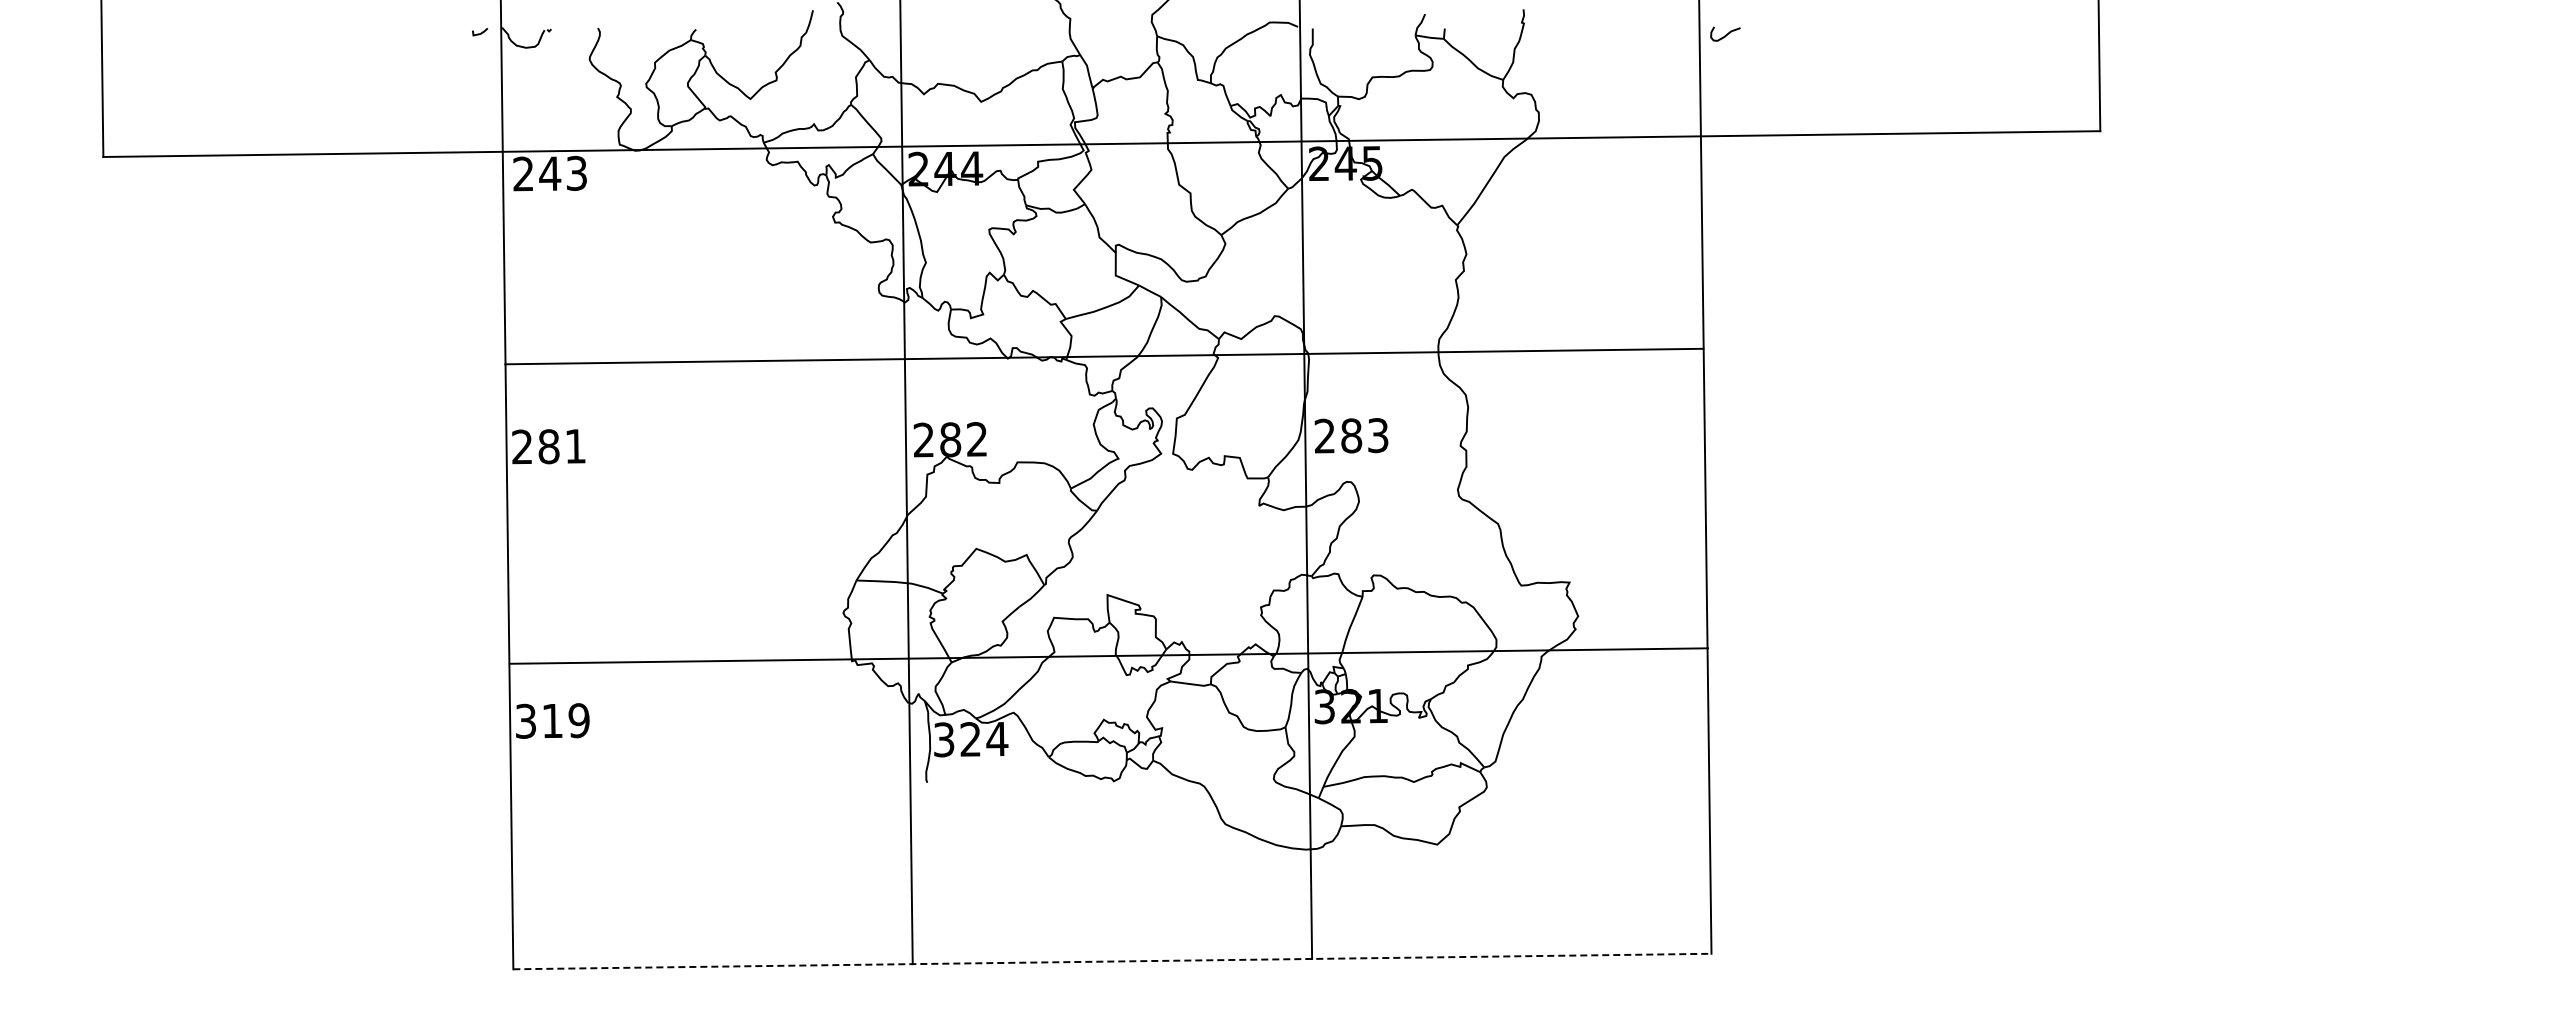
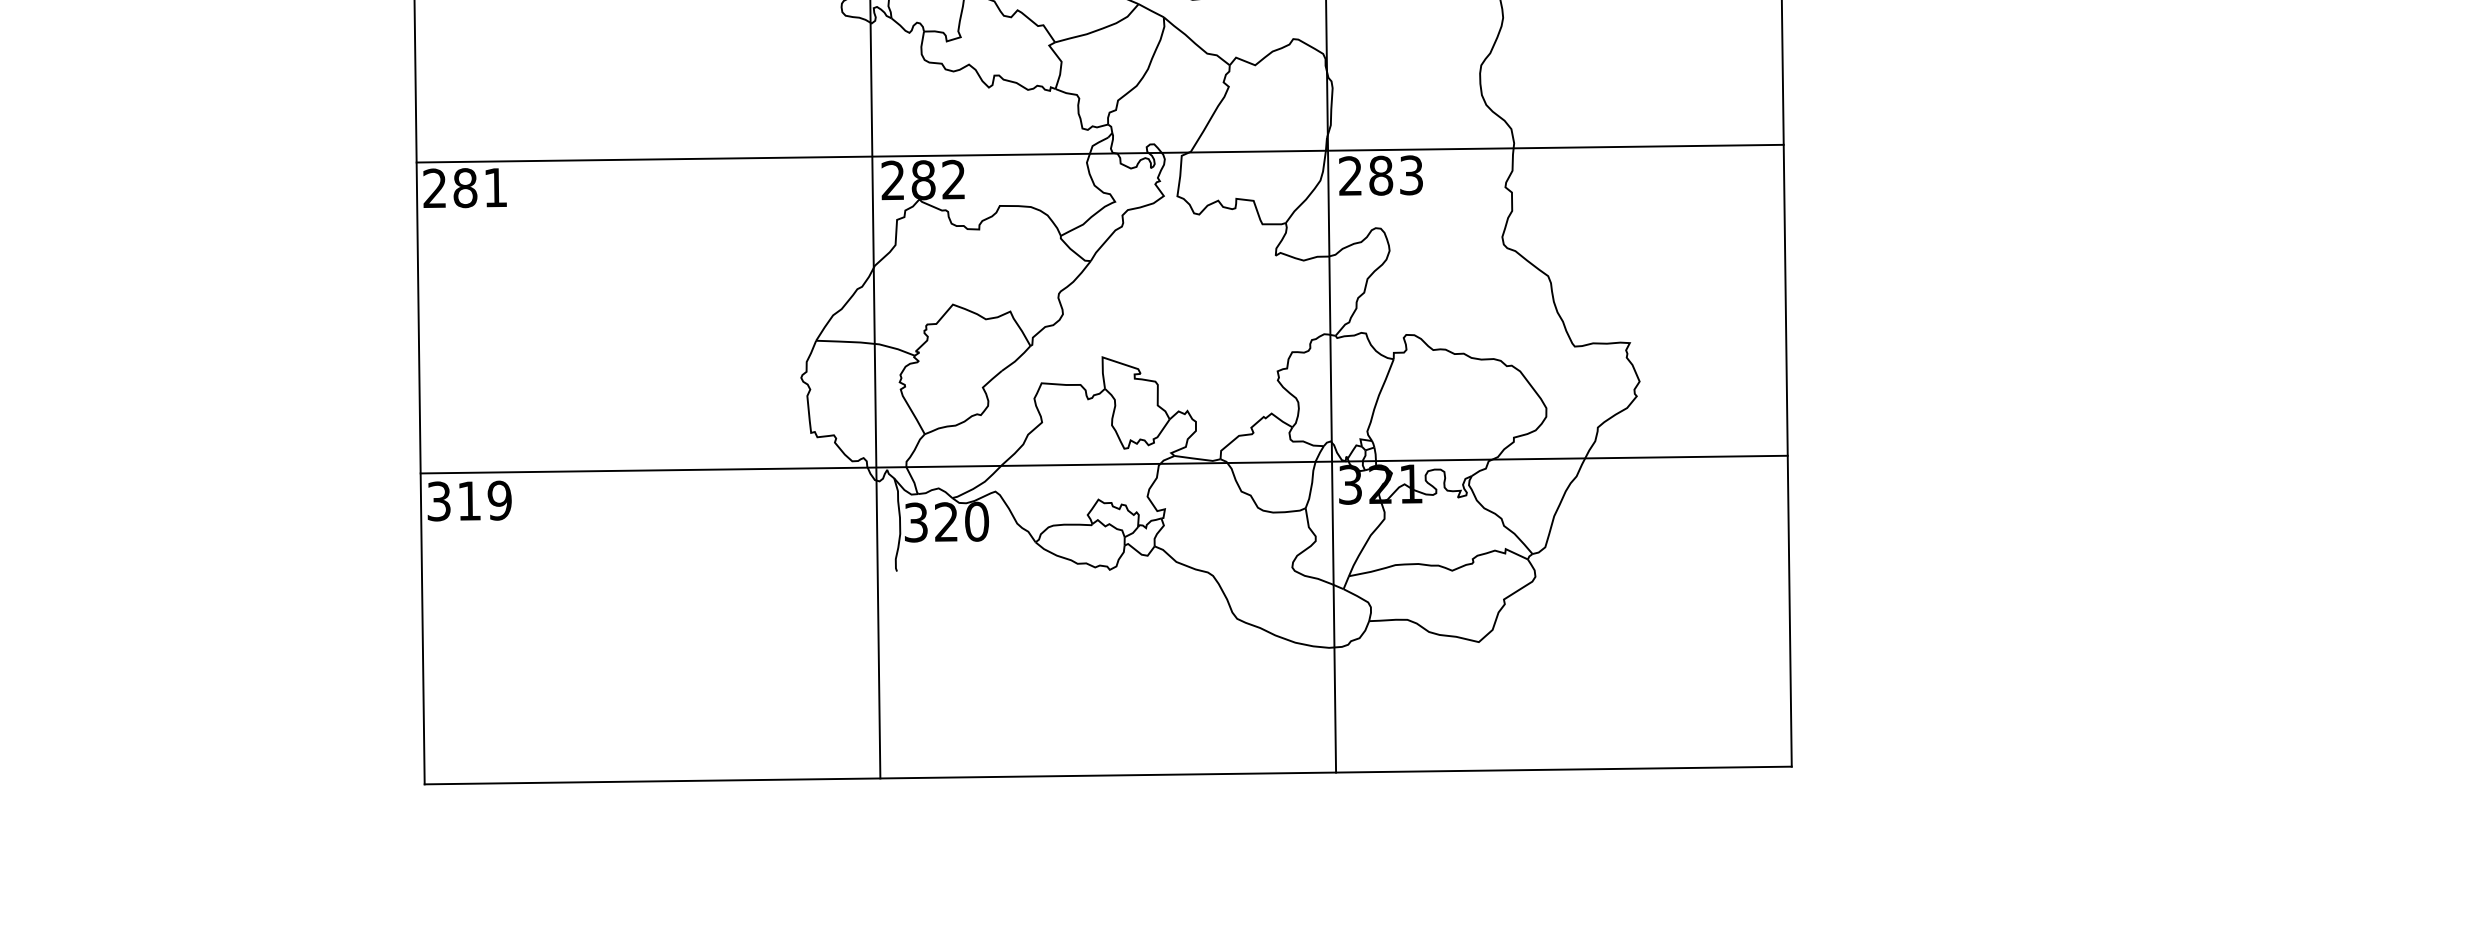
line: (1104, 356) -> (1100, 153), moved
line: (1108, 655) -> (1103, 463), moved
text: (997, 738) -> (977, 521), 324 -> 320
line: (1112, 961) -> (1108, 775), dashed -> solid

